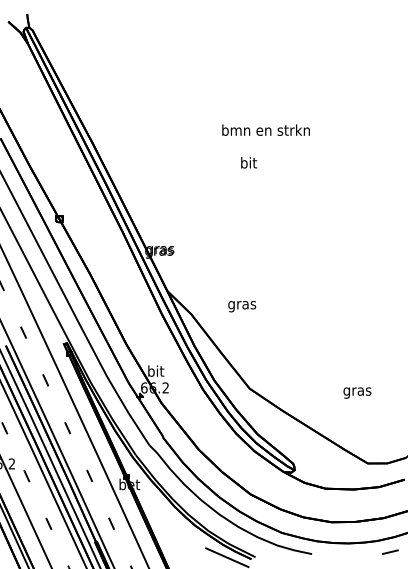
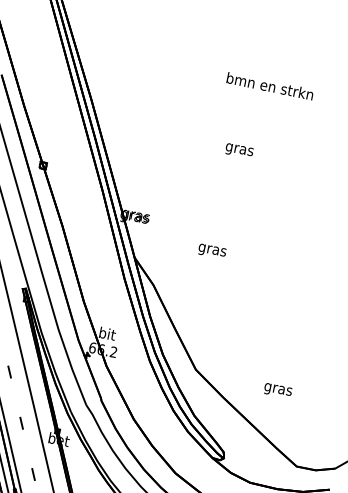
text: (265, 129) -> (269, 85), moved
text: (248, 164) -> (239, 149), bit -> gras
text: (242, 306) -> (212, 251), moved
text: (357, 392) -> (278, 390), moved

